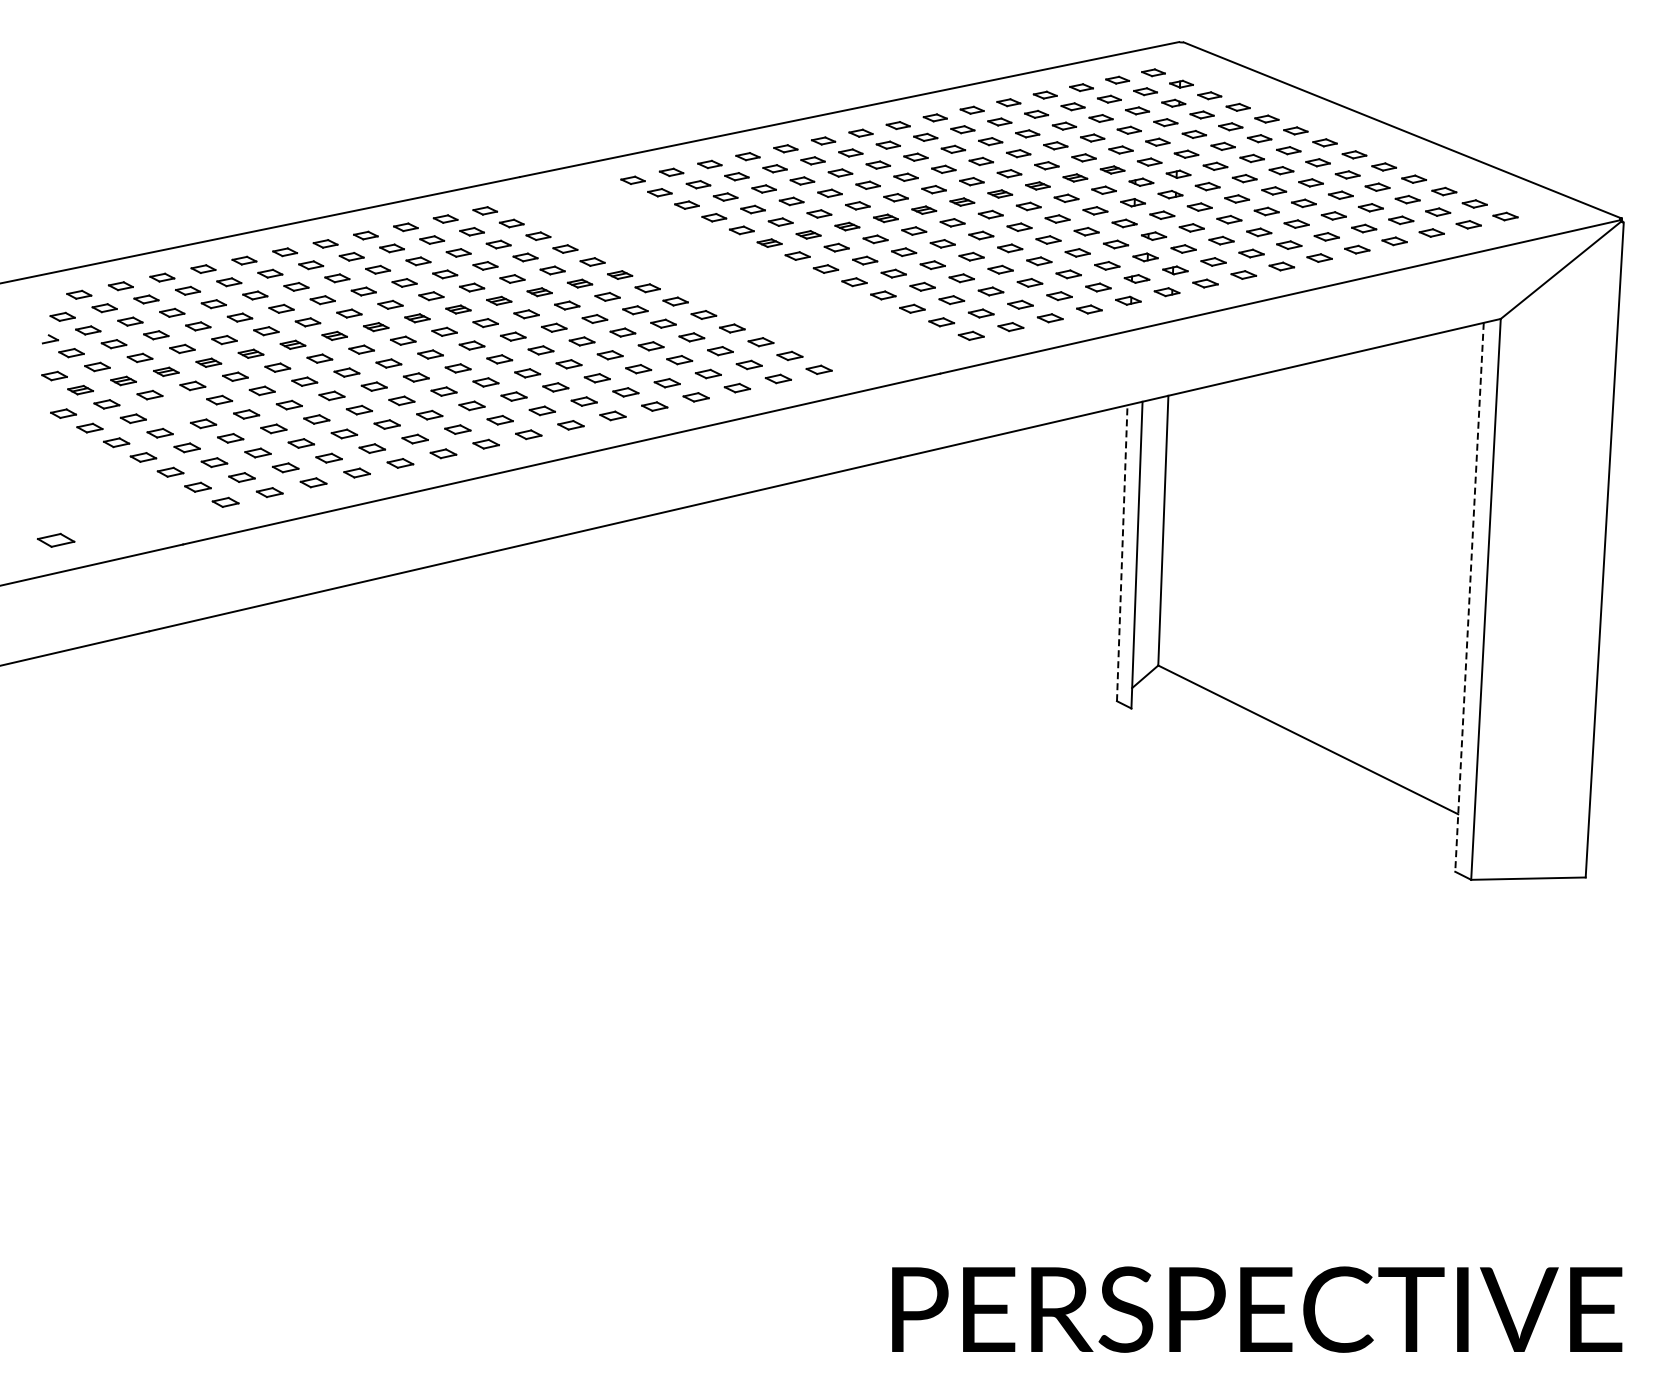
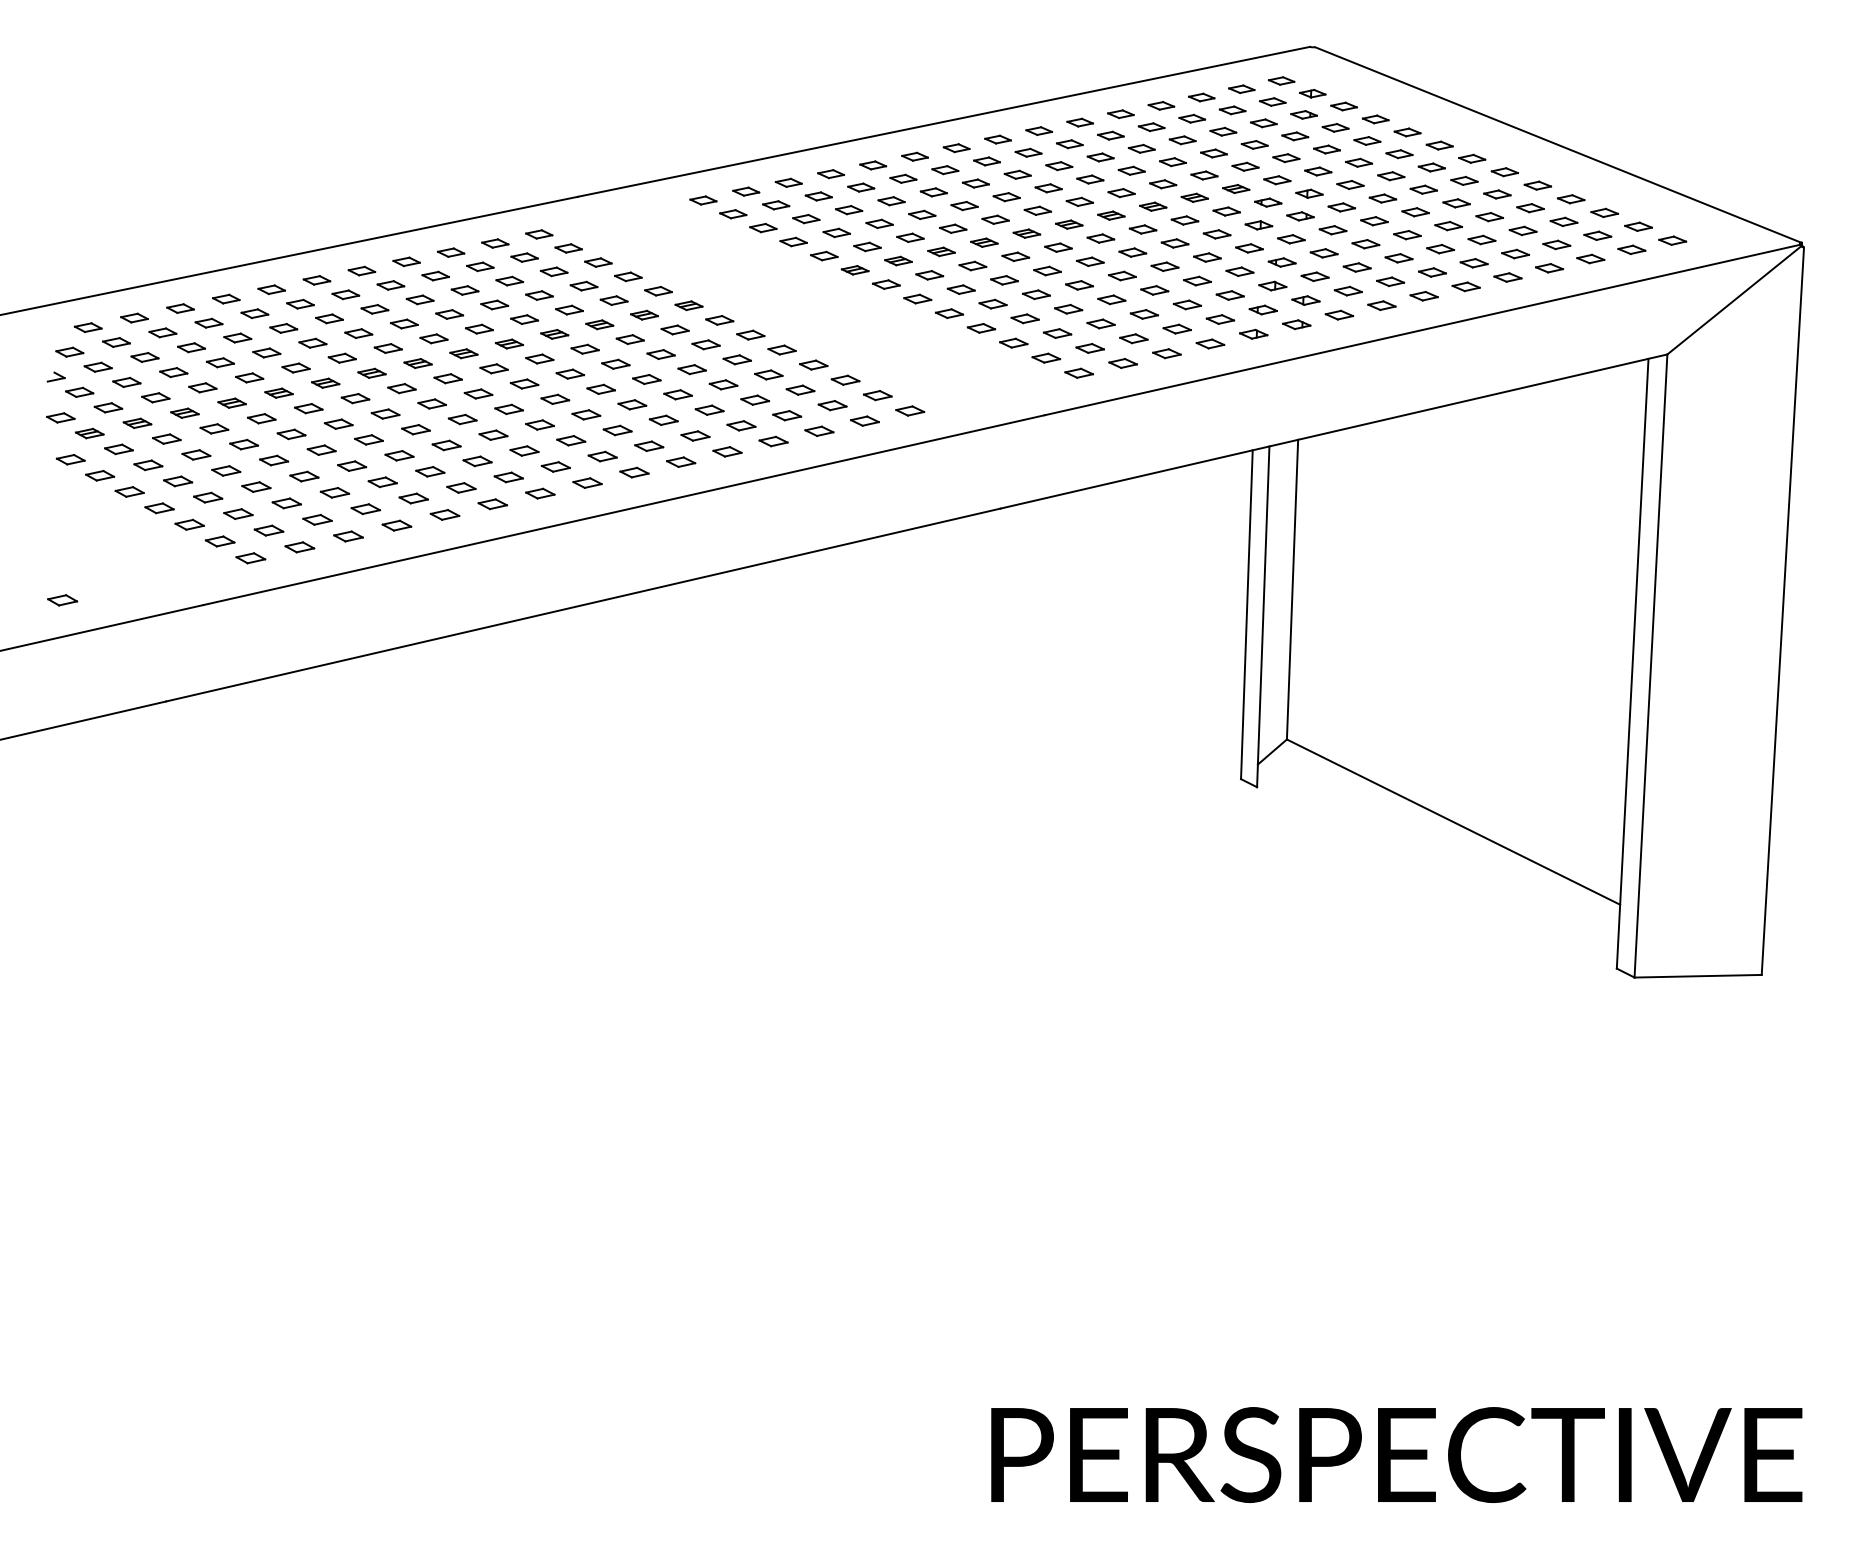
part: (176, 409) -> (196, 455), added
part: (56, 539) -> (62, 599), size x0.71
line: (1122, 552) -> (1247, 613), dashed -> solid
line: (1469, 597) -> (1632, 663), dashed -> solid

